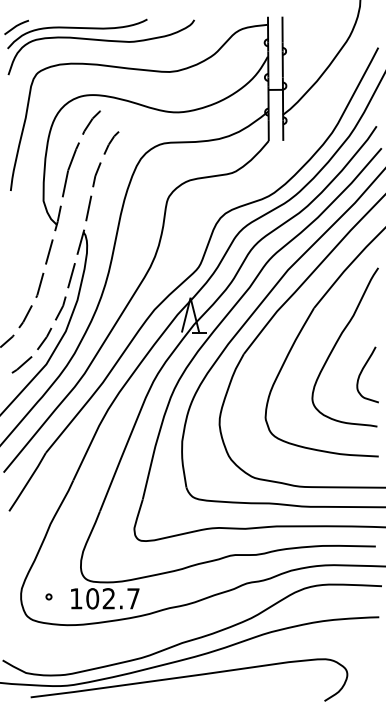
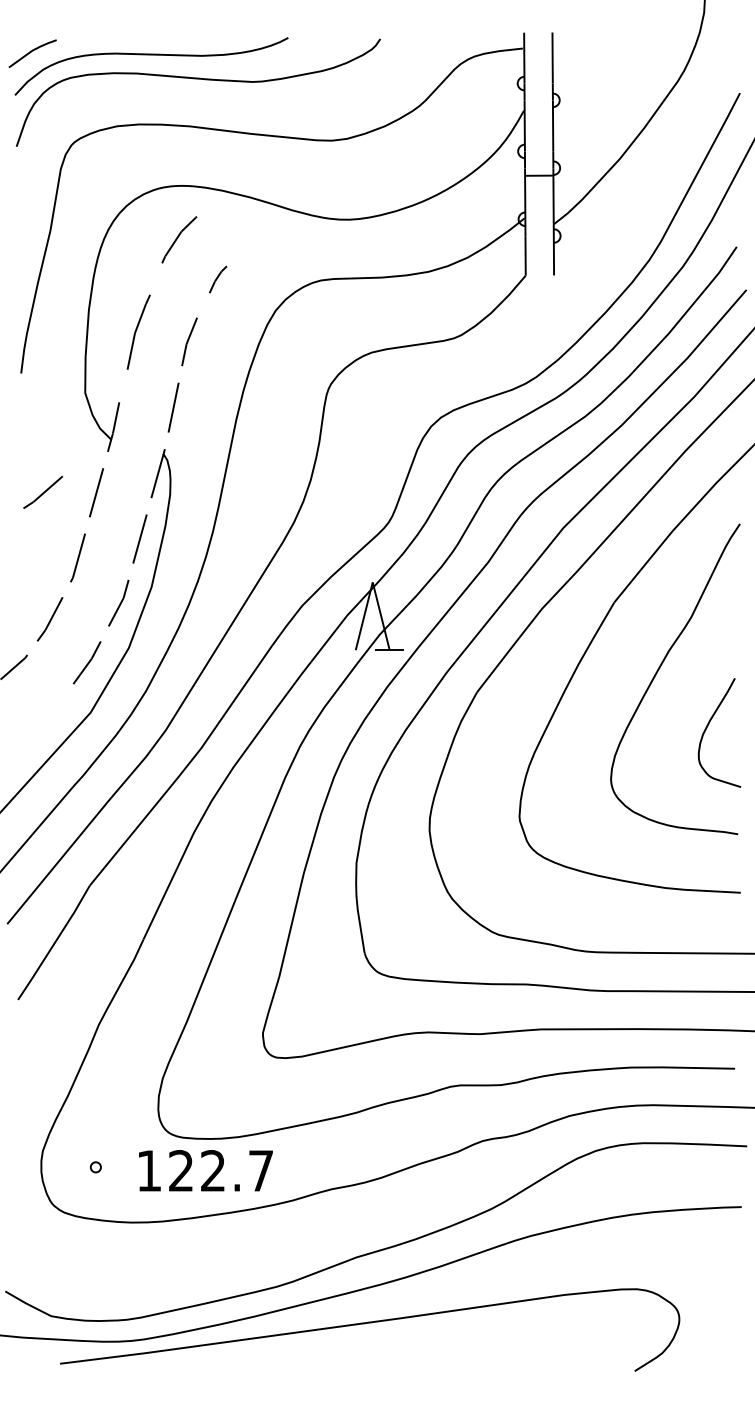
part: (111, 142) -> (218, 278), size x0.6
part: (70, 169) -> (137, 331), size x0.7
line: (21, 364) -> (42, 491), moved
text: (92, 598) -> (180, 1170), 102.7 -> 122.7

